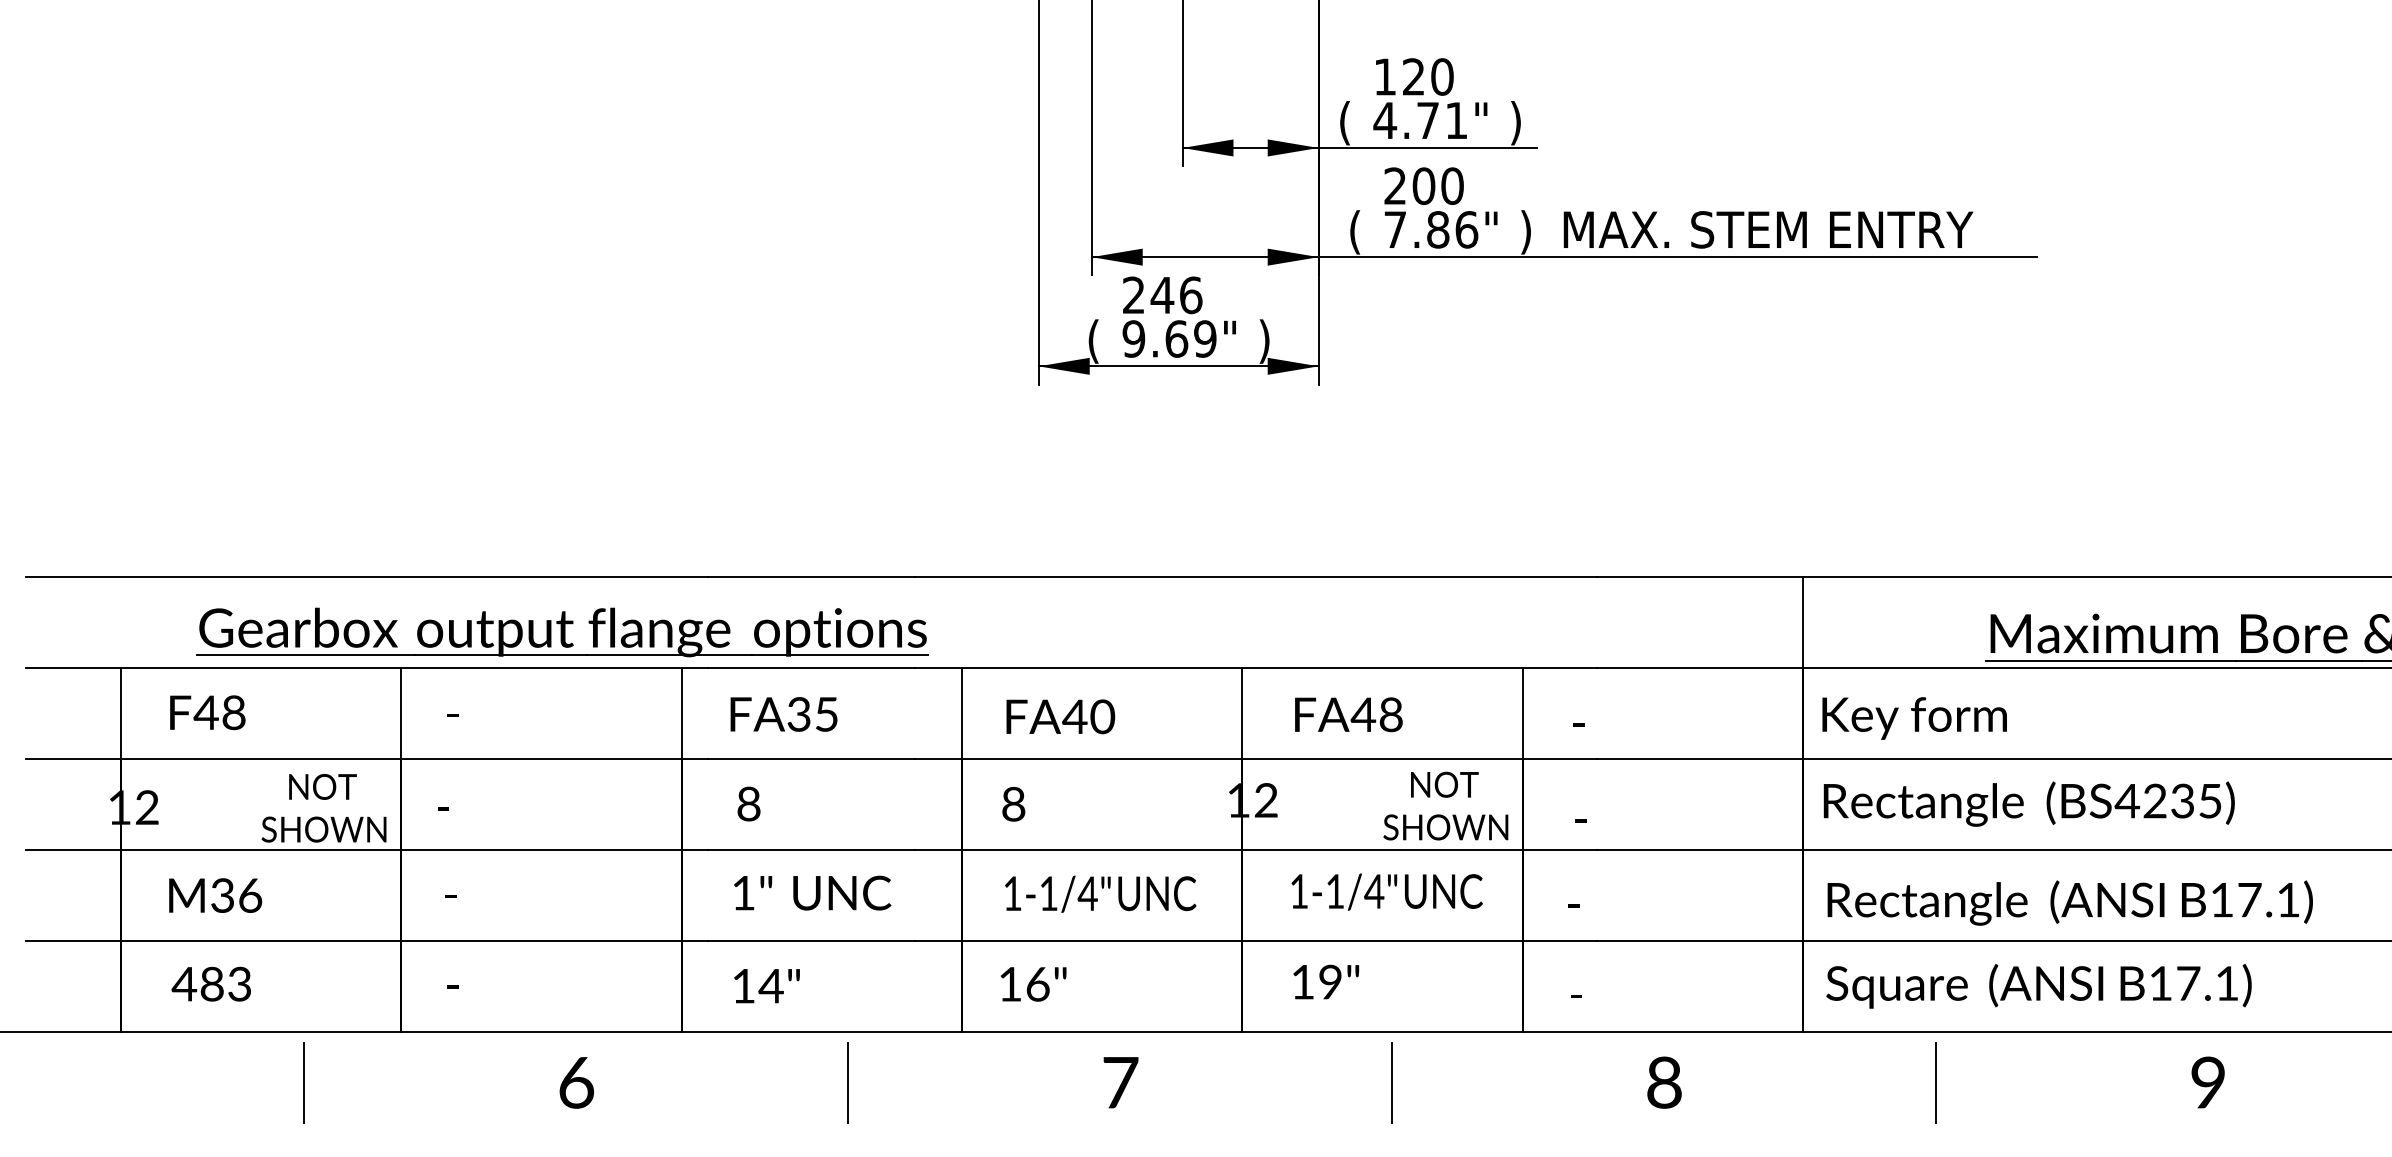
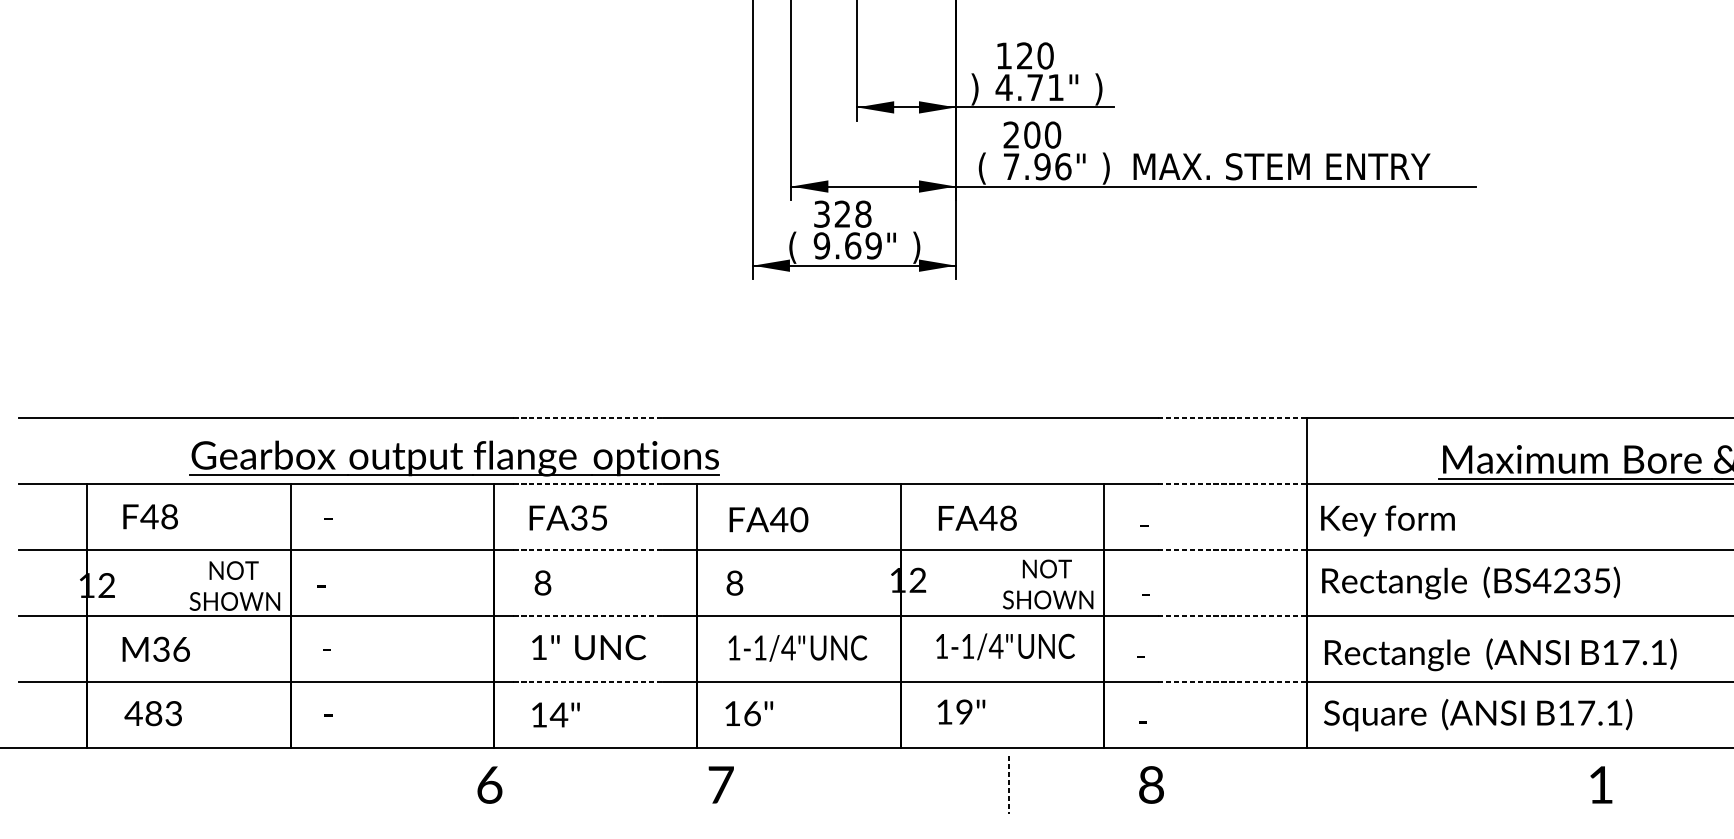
text: (1344, 123) -> (974, 89), ( -> )
text: (1437, 229) -> (1042, 166), 7.86" -> 7.96"
text: (1162, 295) -> (842, 214), 246 -> 328
line: (811, 576) -> (588, 418), solid -> dashed
line: (1700, 576) -> (1232, 418), solid -> dashed
part: (562, 632) -> (454, 458), moved
line: (811, 667) -> (588, 484), solid -> dashed
line: (1700, 667) -> (1232, 484), solid -> dashed
line: (811, 758) -> (588, 549), solid -> dashed
line: (1700, 758) -> (1232, 549), solid -> dashed
line: (811, 849) -> (588, 615), solid -> dashed
line: (1700, 849) -> (1232, 615), solid -> dashed
line: (811, 940) -> (588, 681), solid -> dashed
line: (1700, 940) -> (1232, 681), solid -> dashed
line: (303, 1082) -> (220, 784), removed
text: (576, 1082) -> (489, 784), moved
line: (847, 1082) -> (614, 784), removed
text: (1120, 1082) -> (720, 784), moved
line: (1391, 1082) -> (1008, 784), solid -> dashed
text: (1664, 1082) -> (1151, 784), moved
line: (1935, 1082) -> (1403, 784), removed
text: (2207, 1082) -> (1600, 784), 9 -> 1

